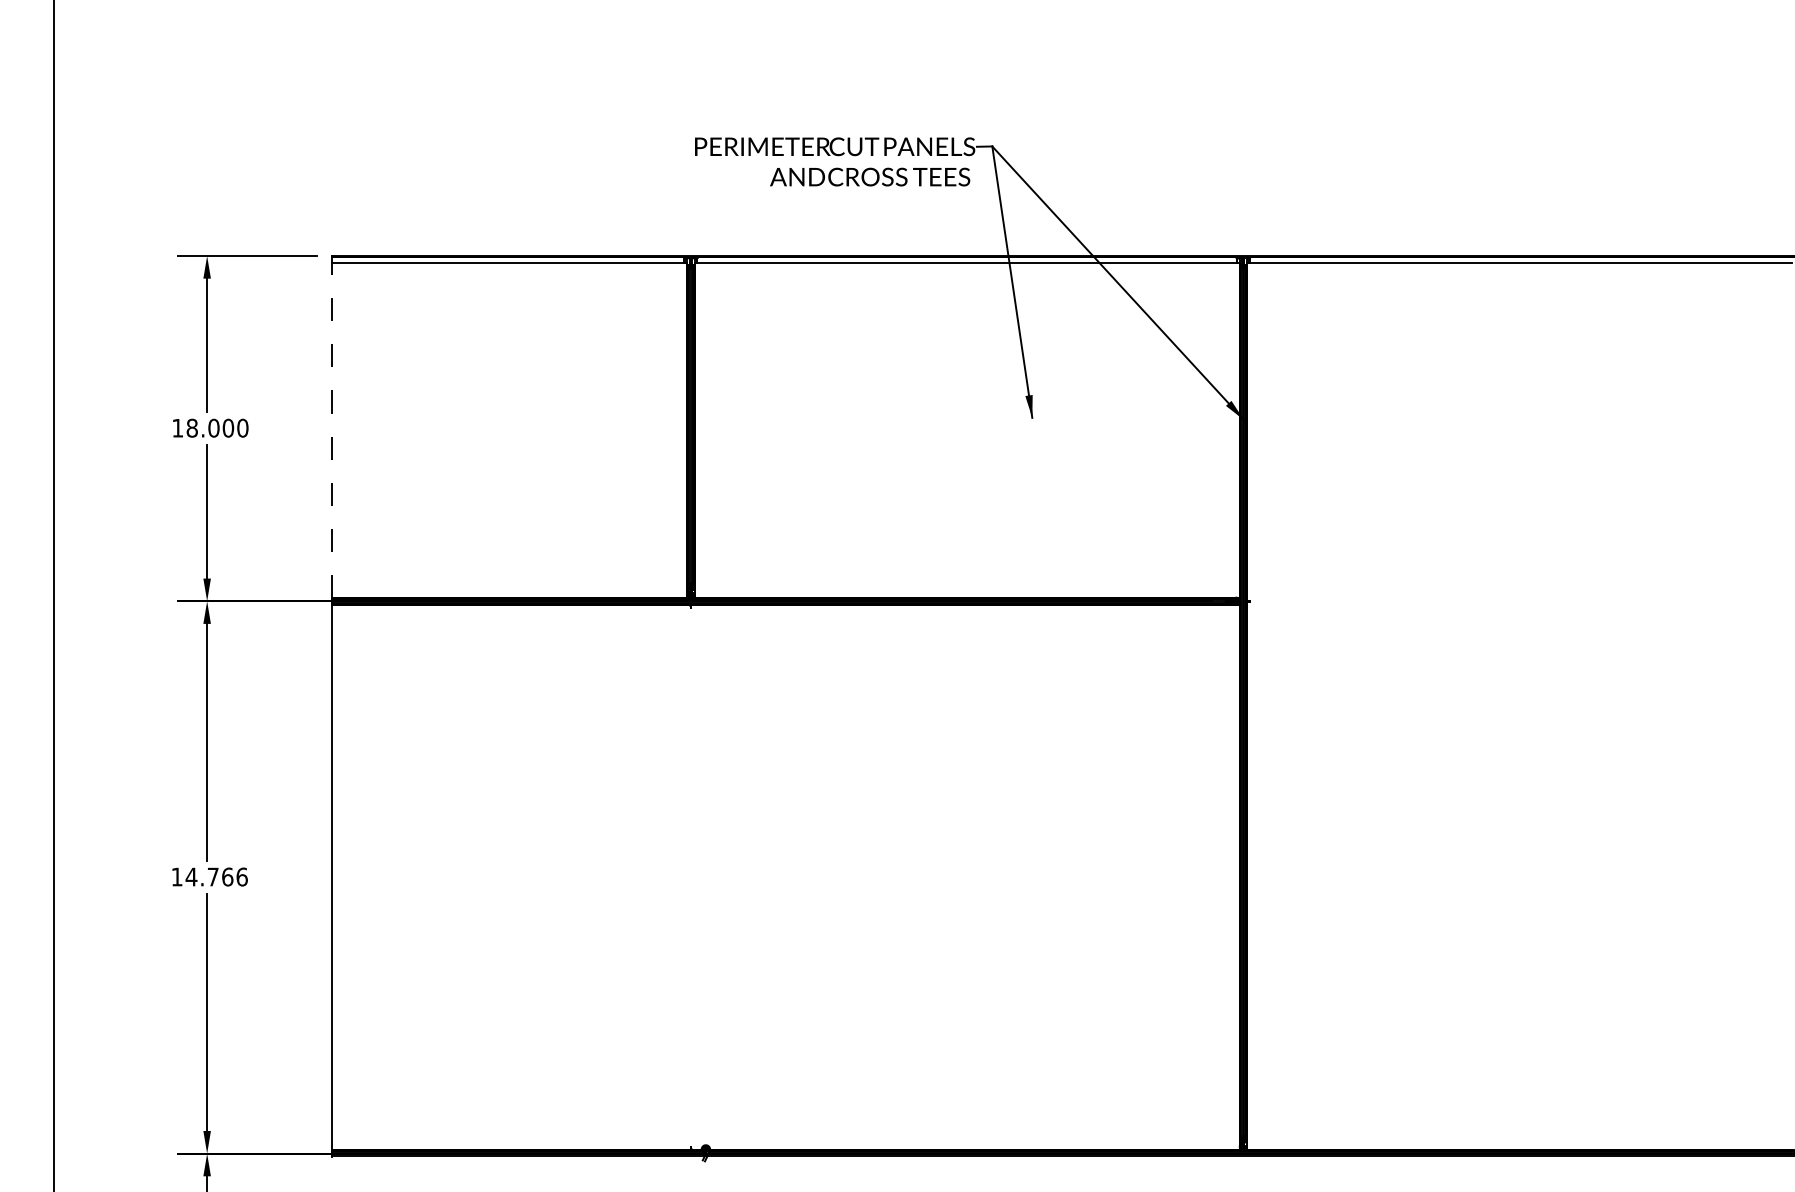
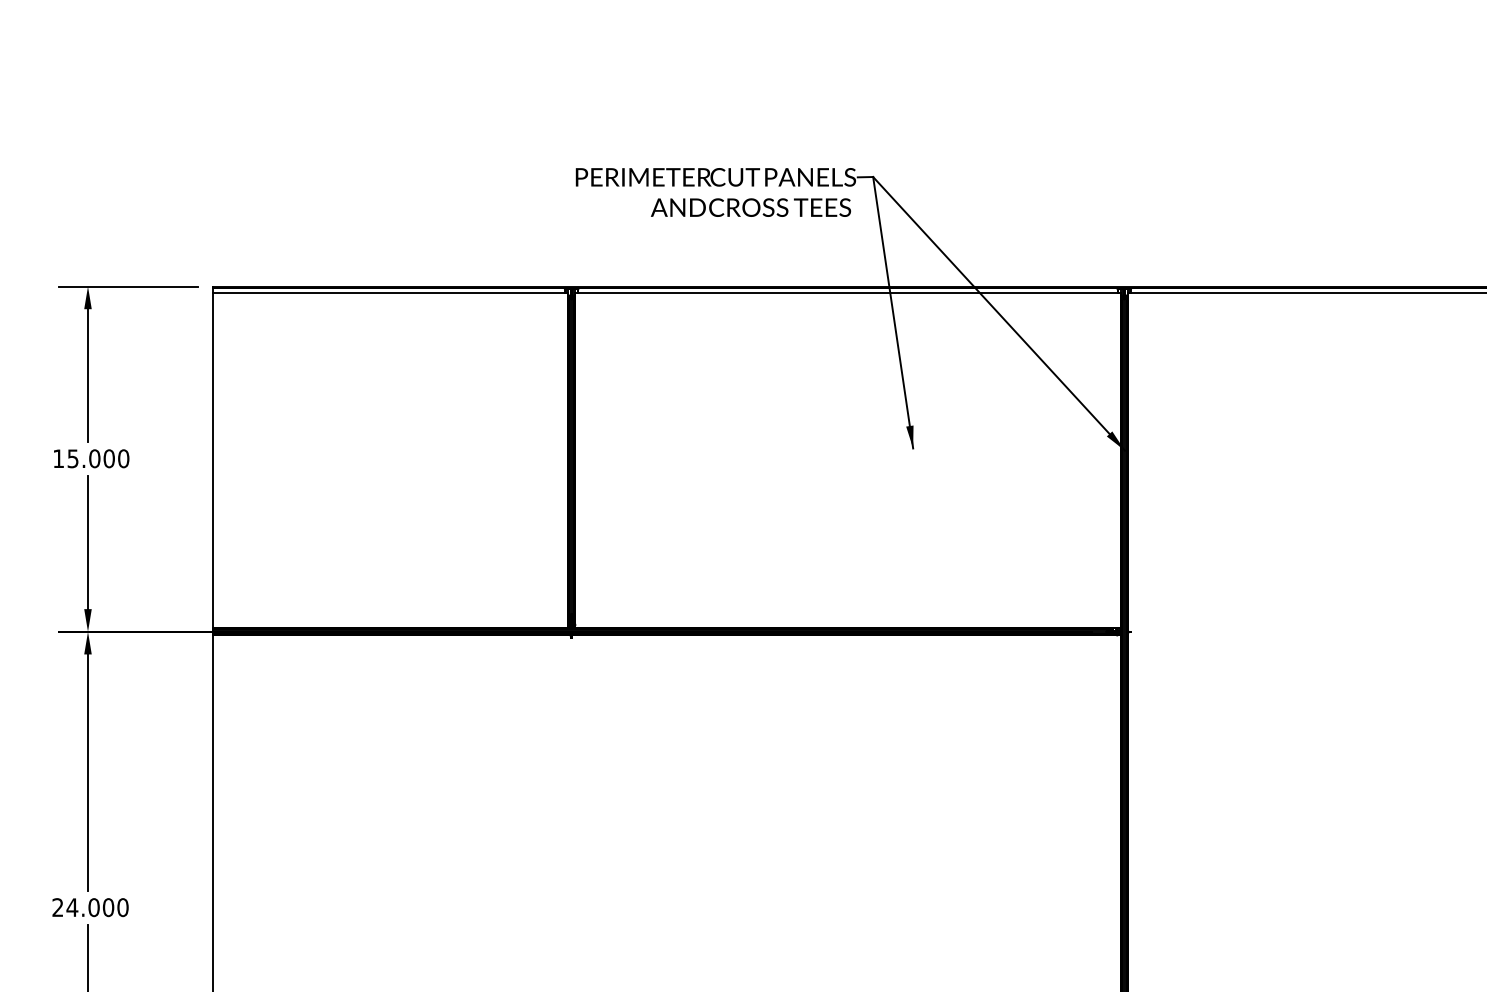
text: (191, 427) -> (72, 458), 18.000 -> 15.000
line: (331, 429) -> (212, 460), dashed -> solid
text: (209, 876) -> (90, 907), 14.766 -> 24.000

